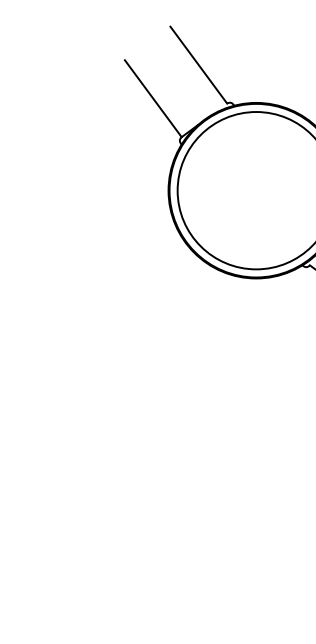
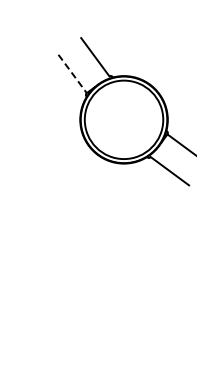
line: (152, 97) -> (72, 73), solid -> dashed

